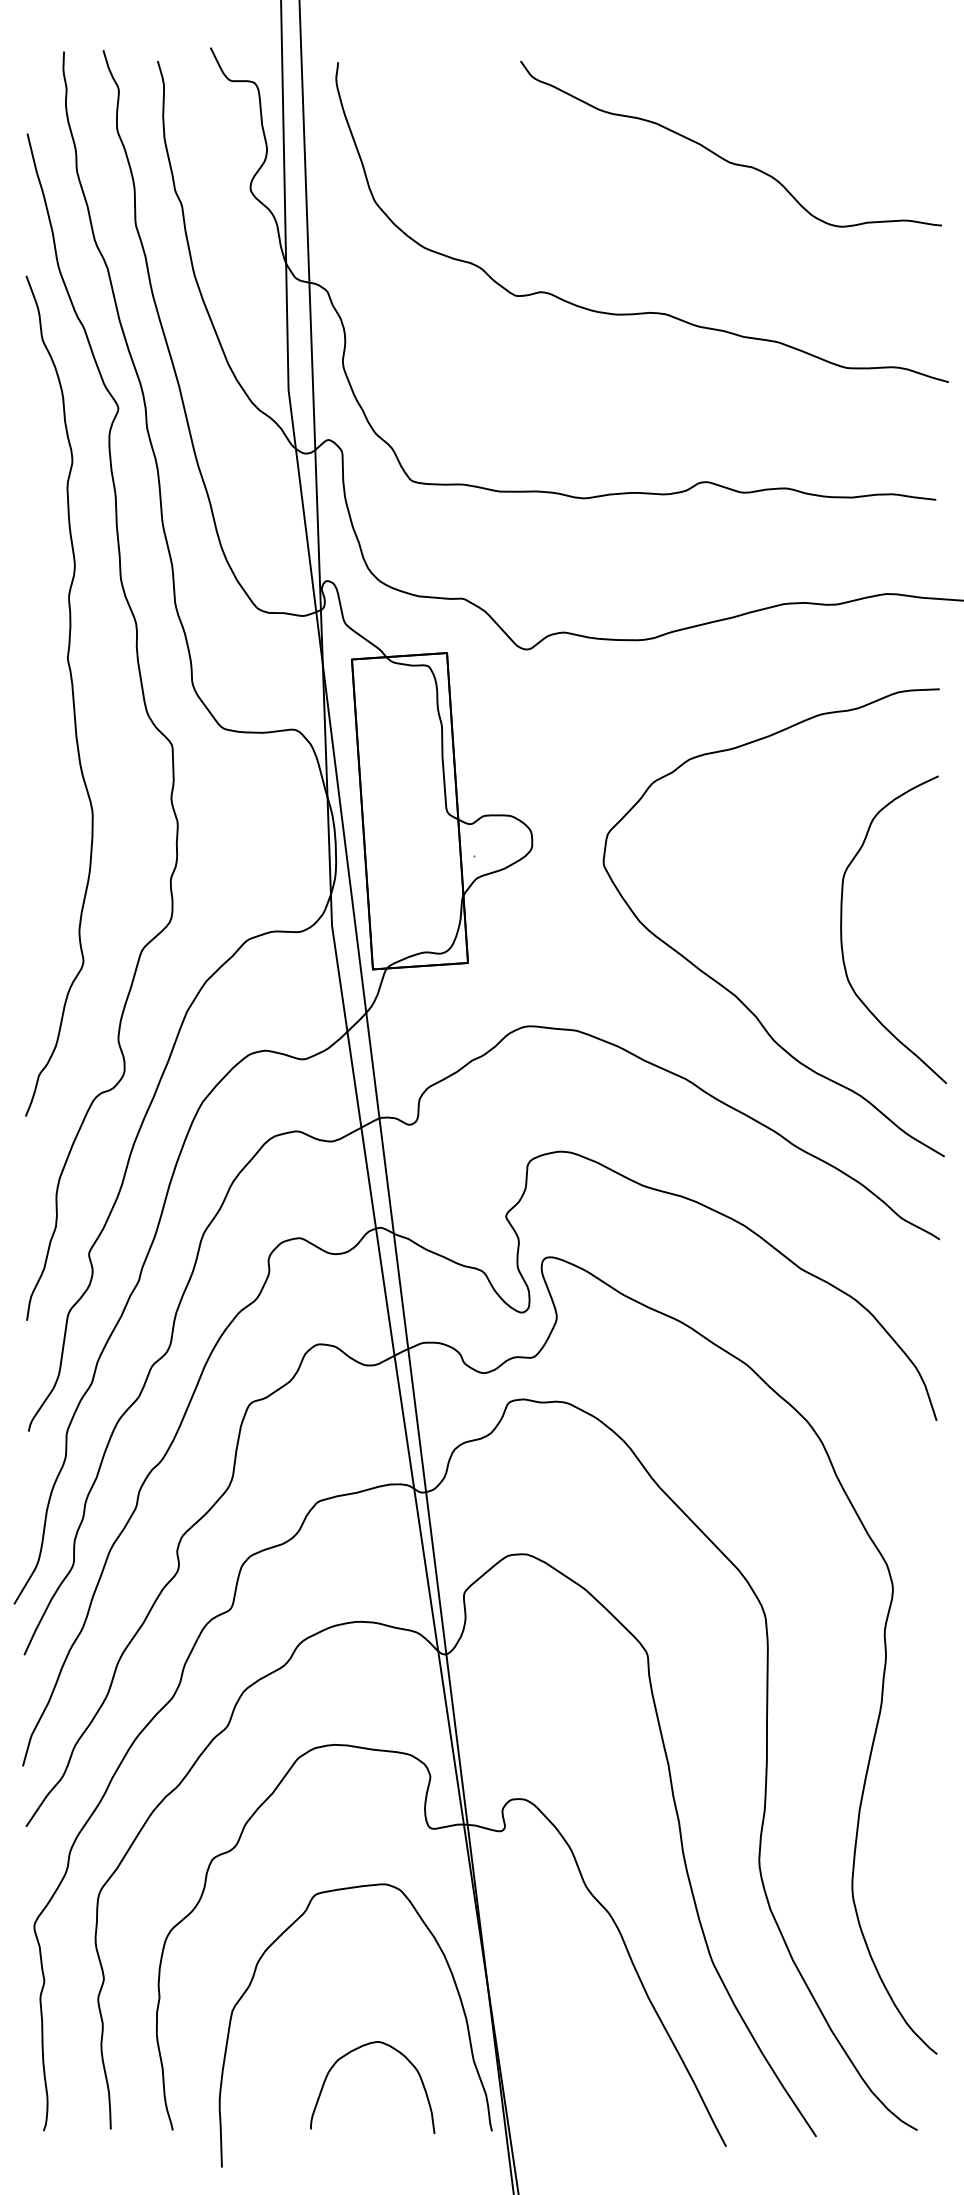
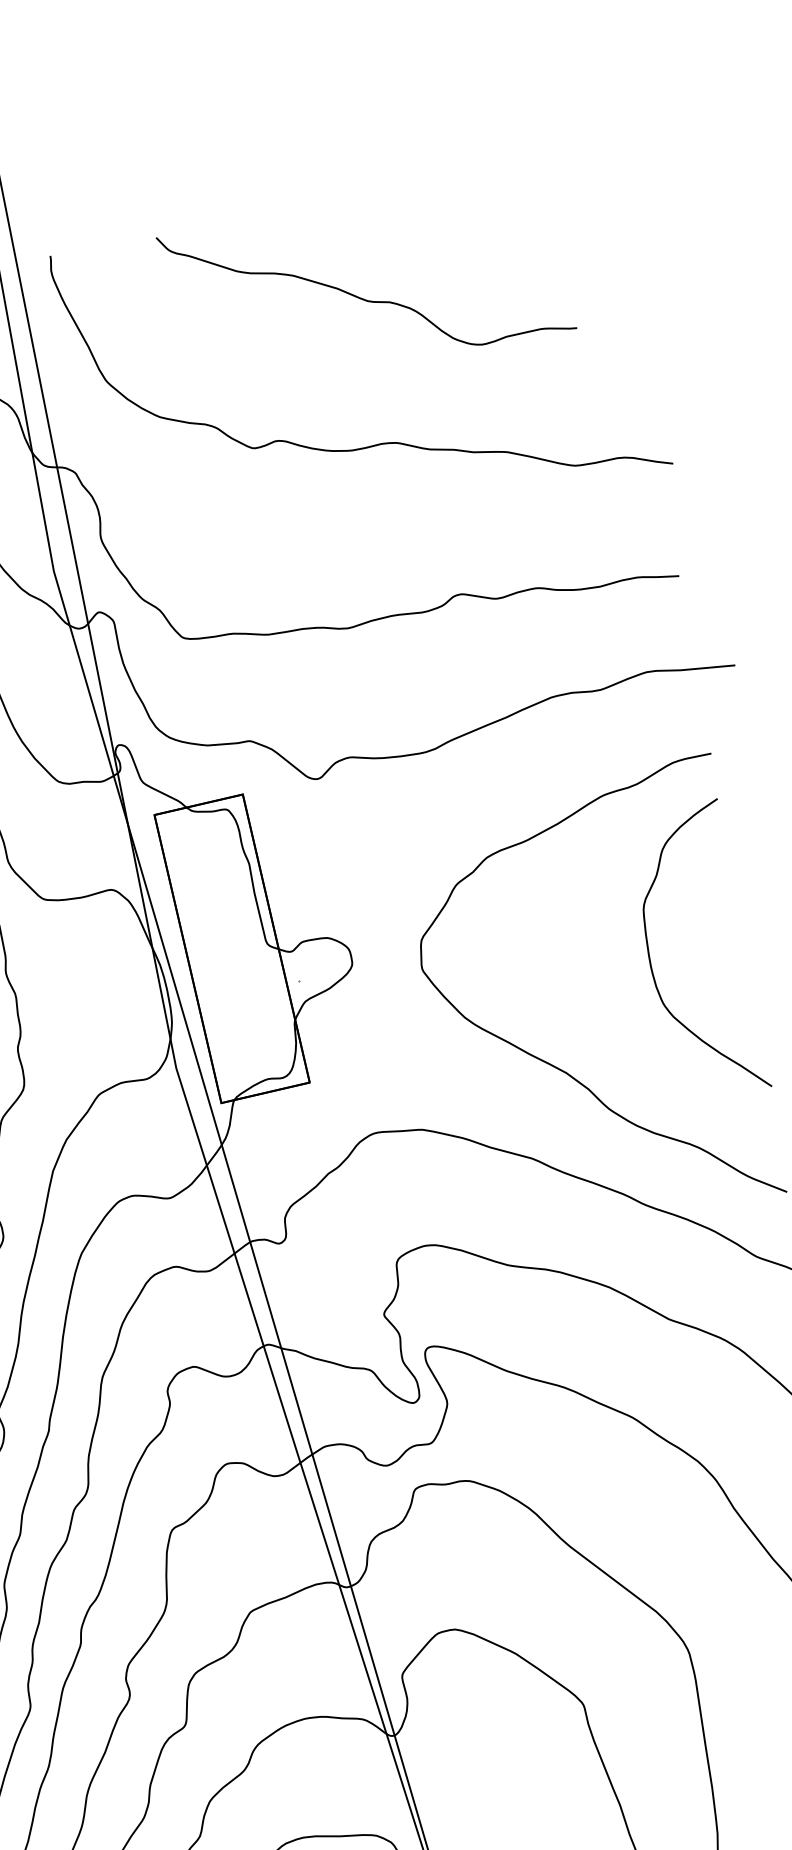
curve: (721, 156) -> (359, 296), moved
curve: (842, 931) -> (650, 959), moved

